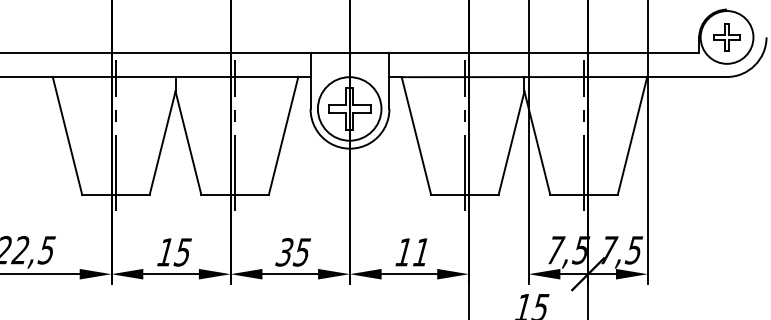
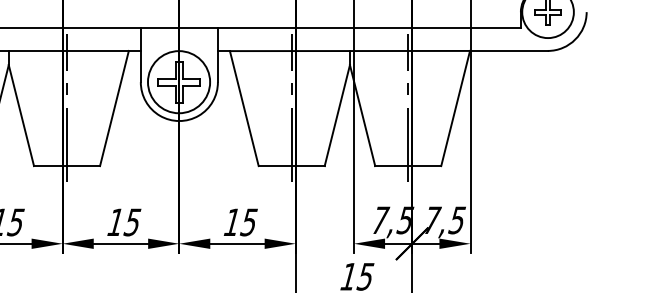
text: (284, 252) -> (115, 222), 35 -> 15
text: (420, 252) -> (248, 222), 11 -> 15

